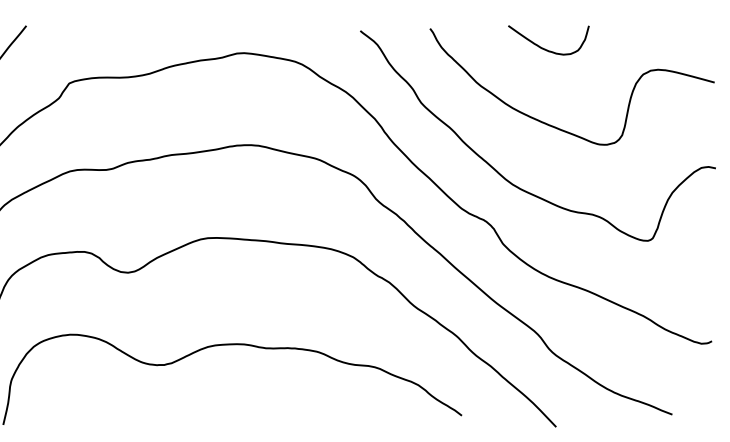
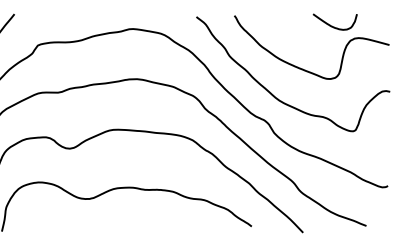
curve: (543, 46) -> (332, 25), moved

